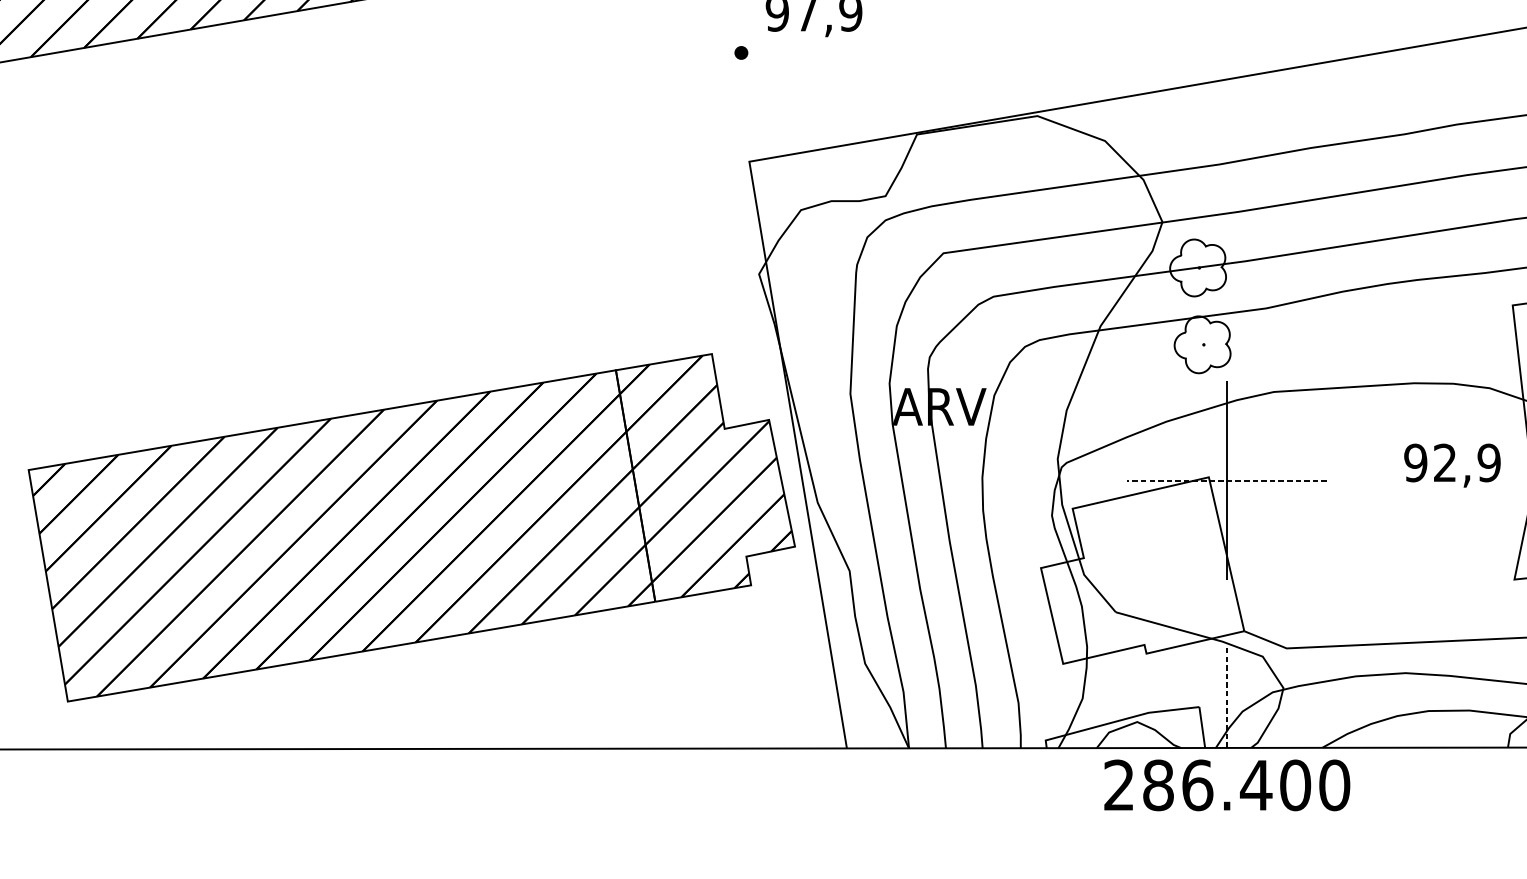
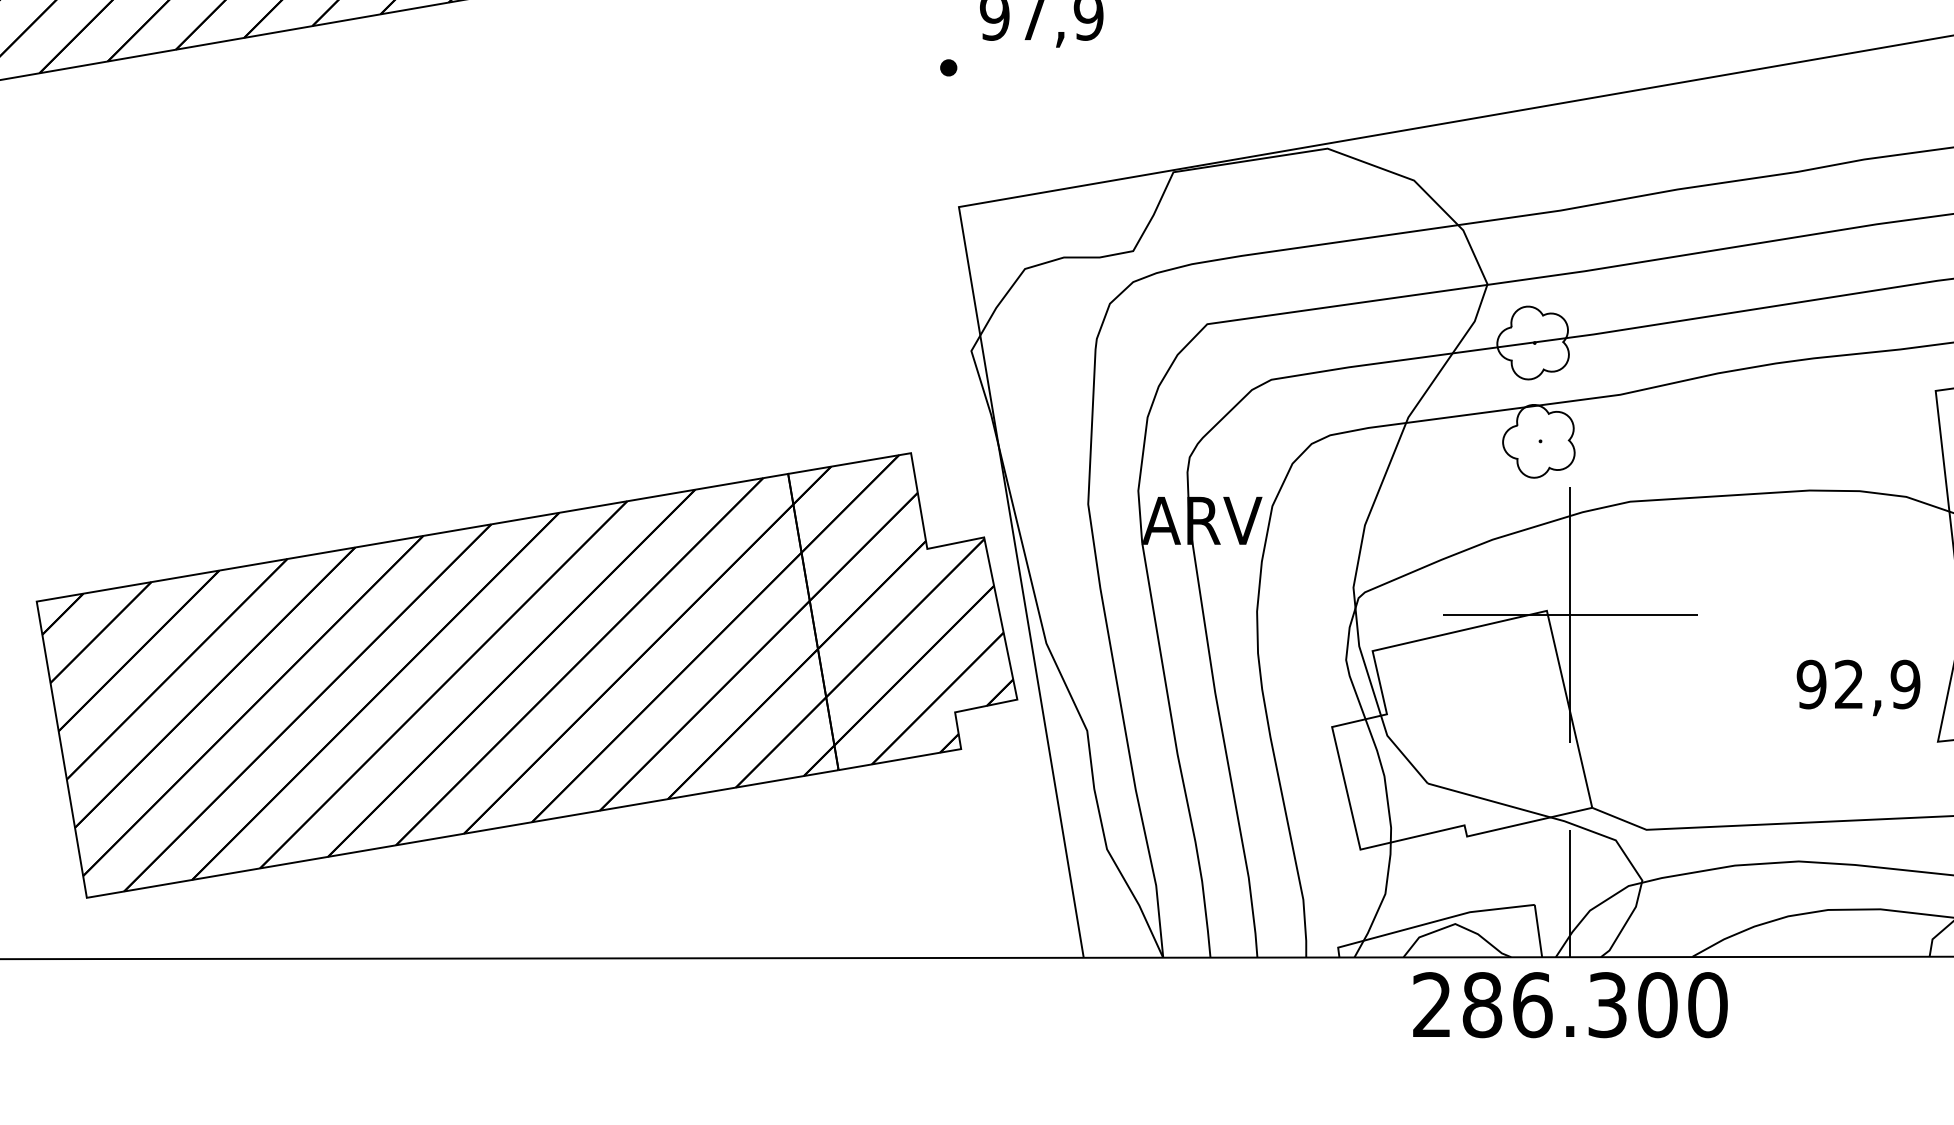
text: (1452, 465) -> (1858, 687), moved
line: (1227, 480) -> (1570, 615), dashed -> solid
line: (1227, 698) -> (1570, 893), dashed -> solid
text: (1256, 785) -> (1607, 1005), 286.400 -> 286.300

